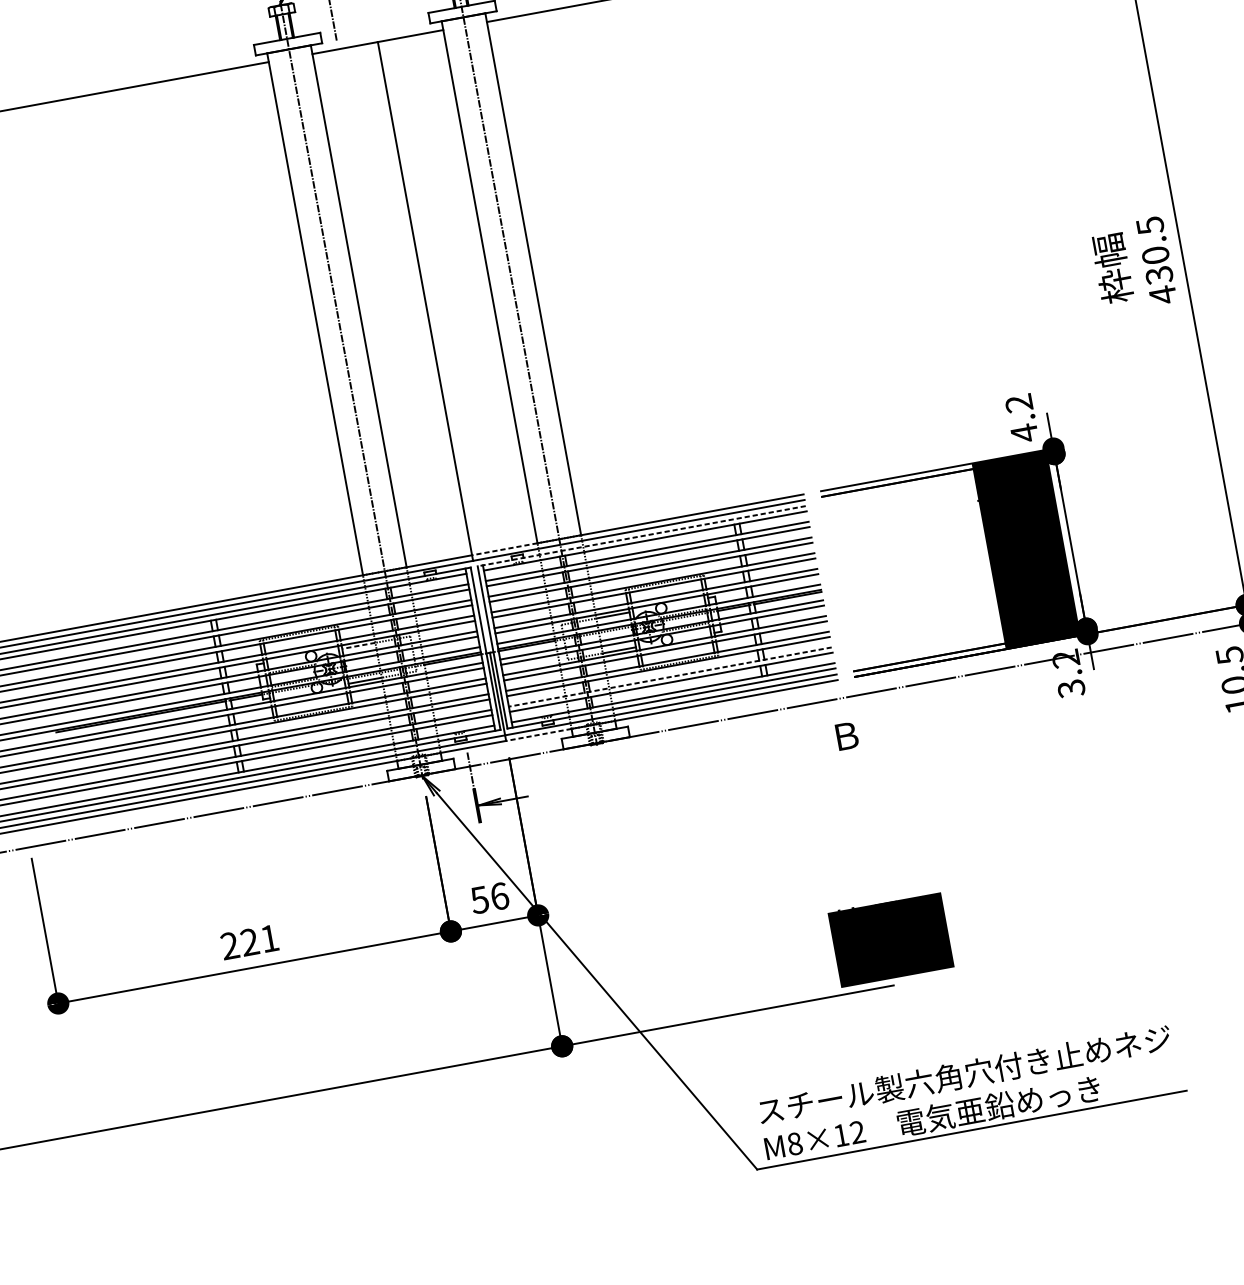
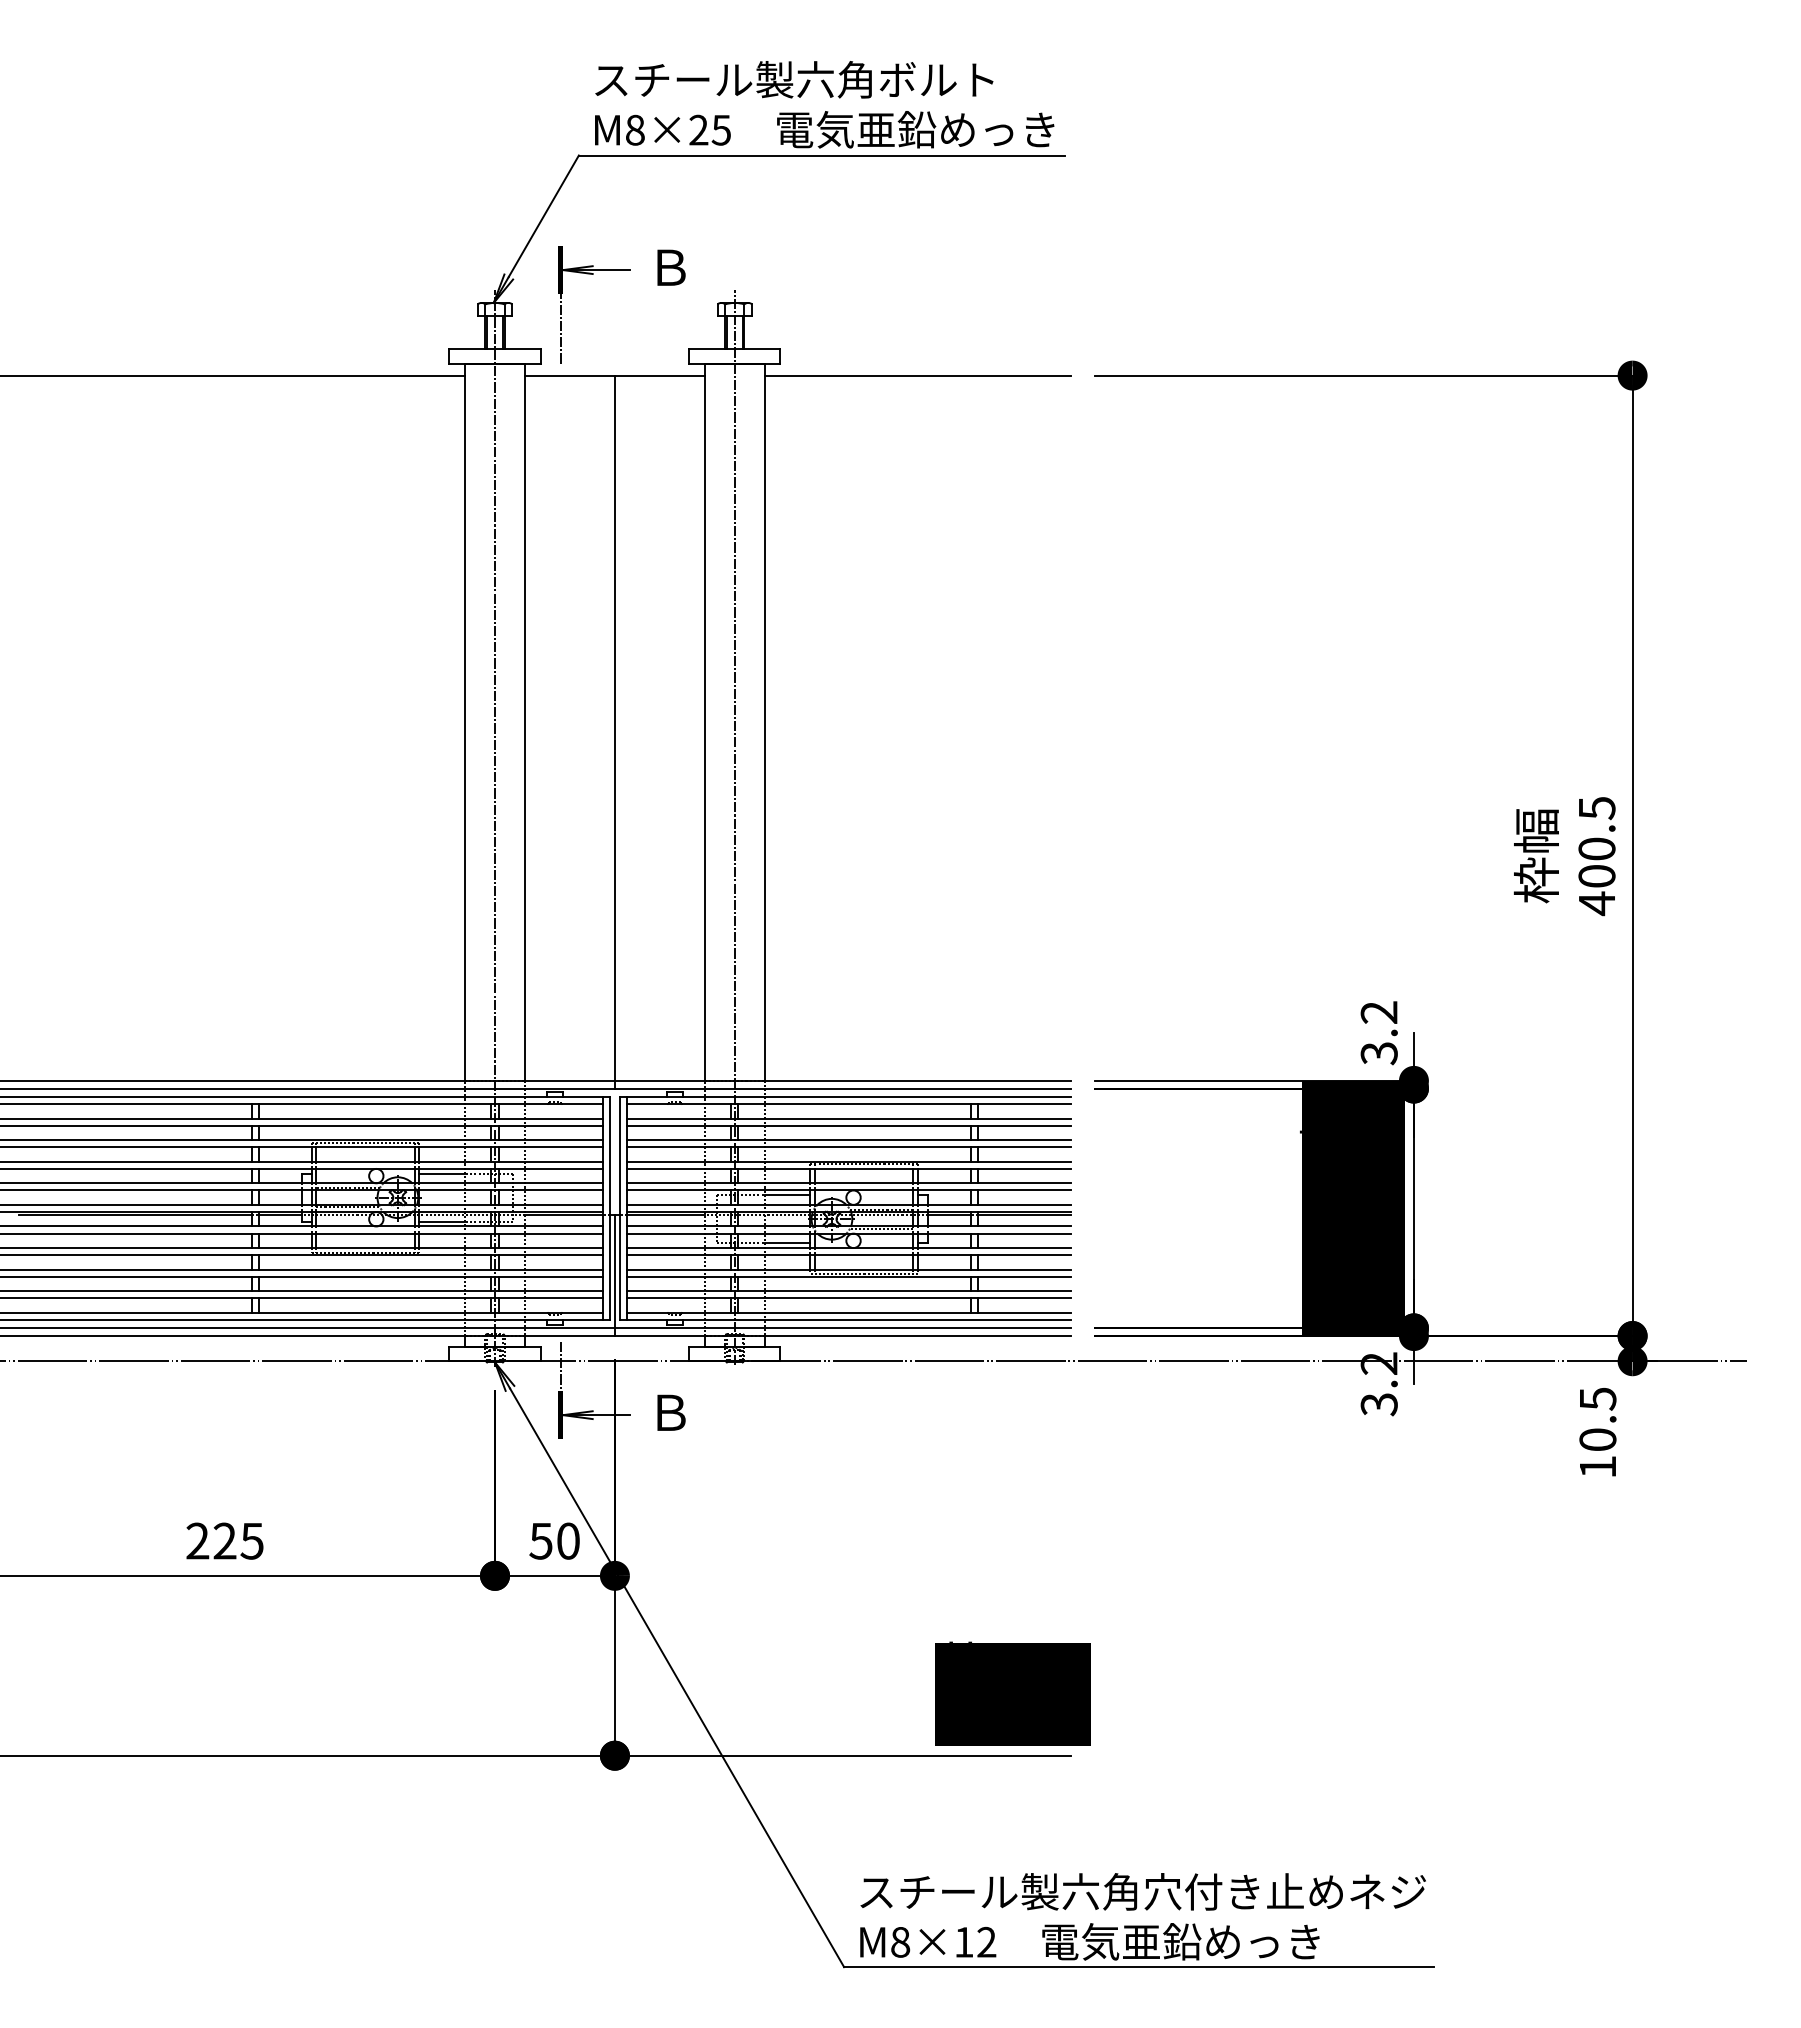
text: (1159, 275) -> (1596, 876), 430.5 -> 400.5
text: (1024, 433) -> (1378, 1053), 4.2 -> 3.2
line: (641, 535) -> (844, 1096), dashed -> solid
line: (504, 549) -> (659, 1080), dashed -> solid
line: (358, 645) -> (442, 1173), dashed -> solid
line: (670, 677) -> (848, 1291), dashed -> solid
line: (538, 735) -> (659, 1336), dashed -> solid
text: (847, 735) -> (671, 1412), moved
text: (499, 895) -> (568, 1540), 56 -> 50
text: (269, 938) -> (251, 1541), 221 -> 225
text: (890, 939) -> (1012, 1693), moved

